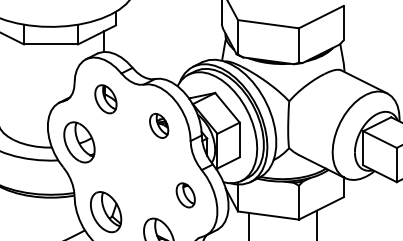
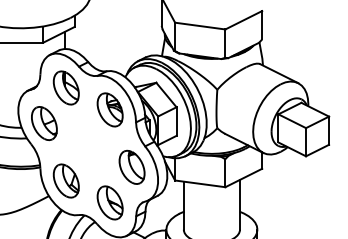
part: (105, 98) -> (65, 87), size x1.43
part: (158, 125) -> (109, 109), size x1.67
part: (185, 194) -> (131, 166), size x1.67

